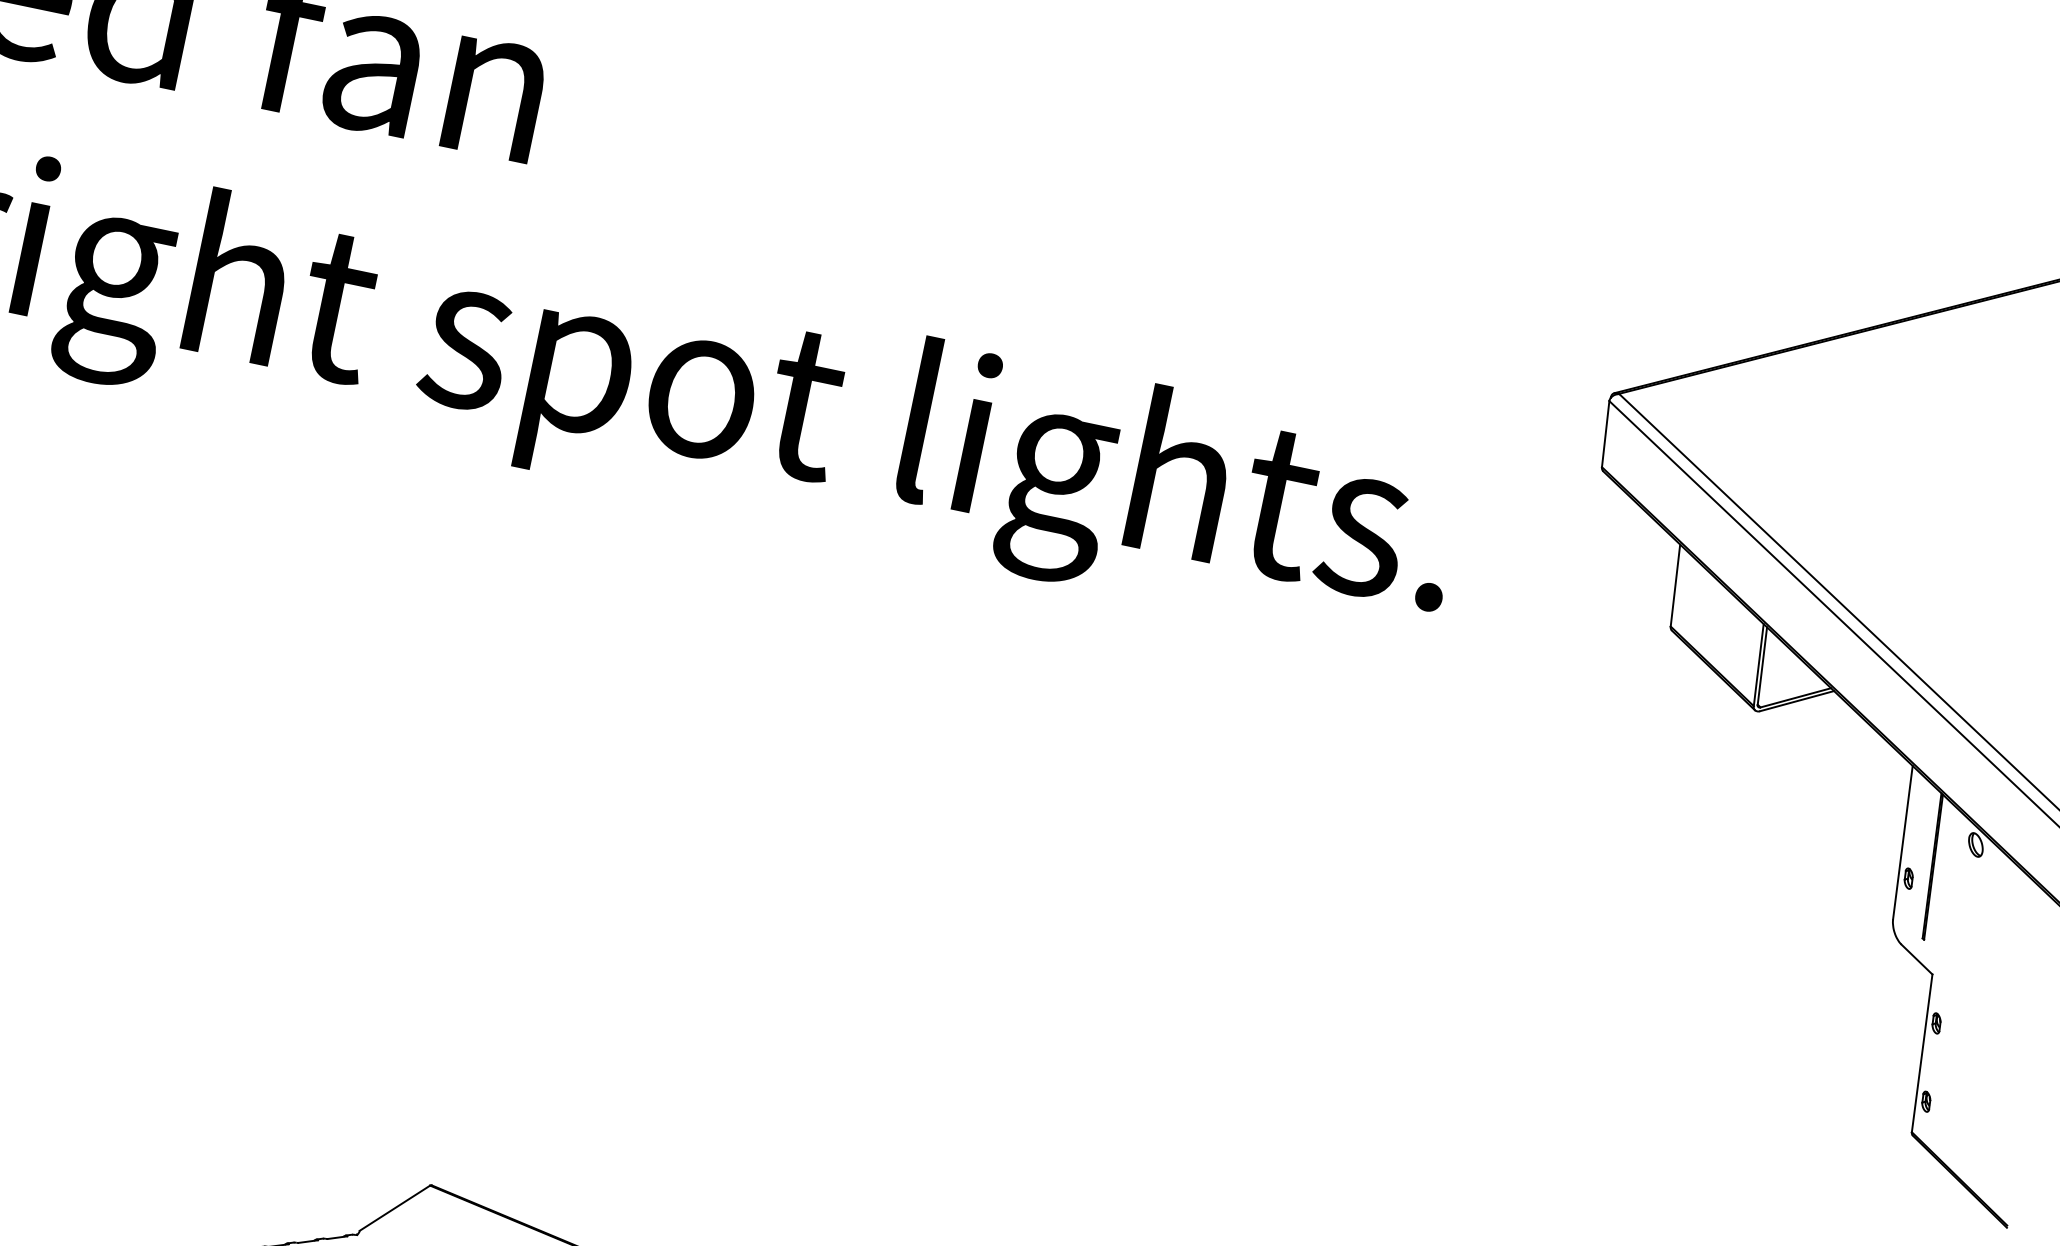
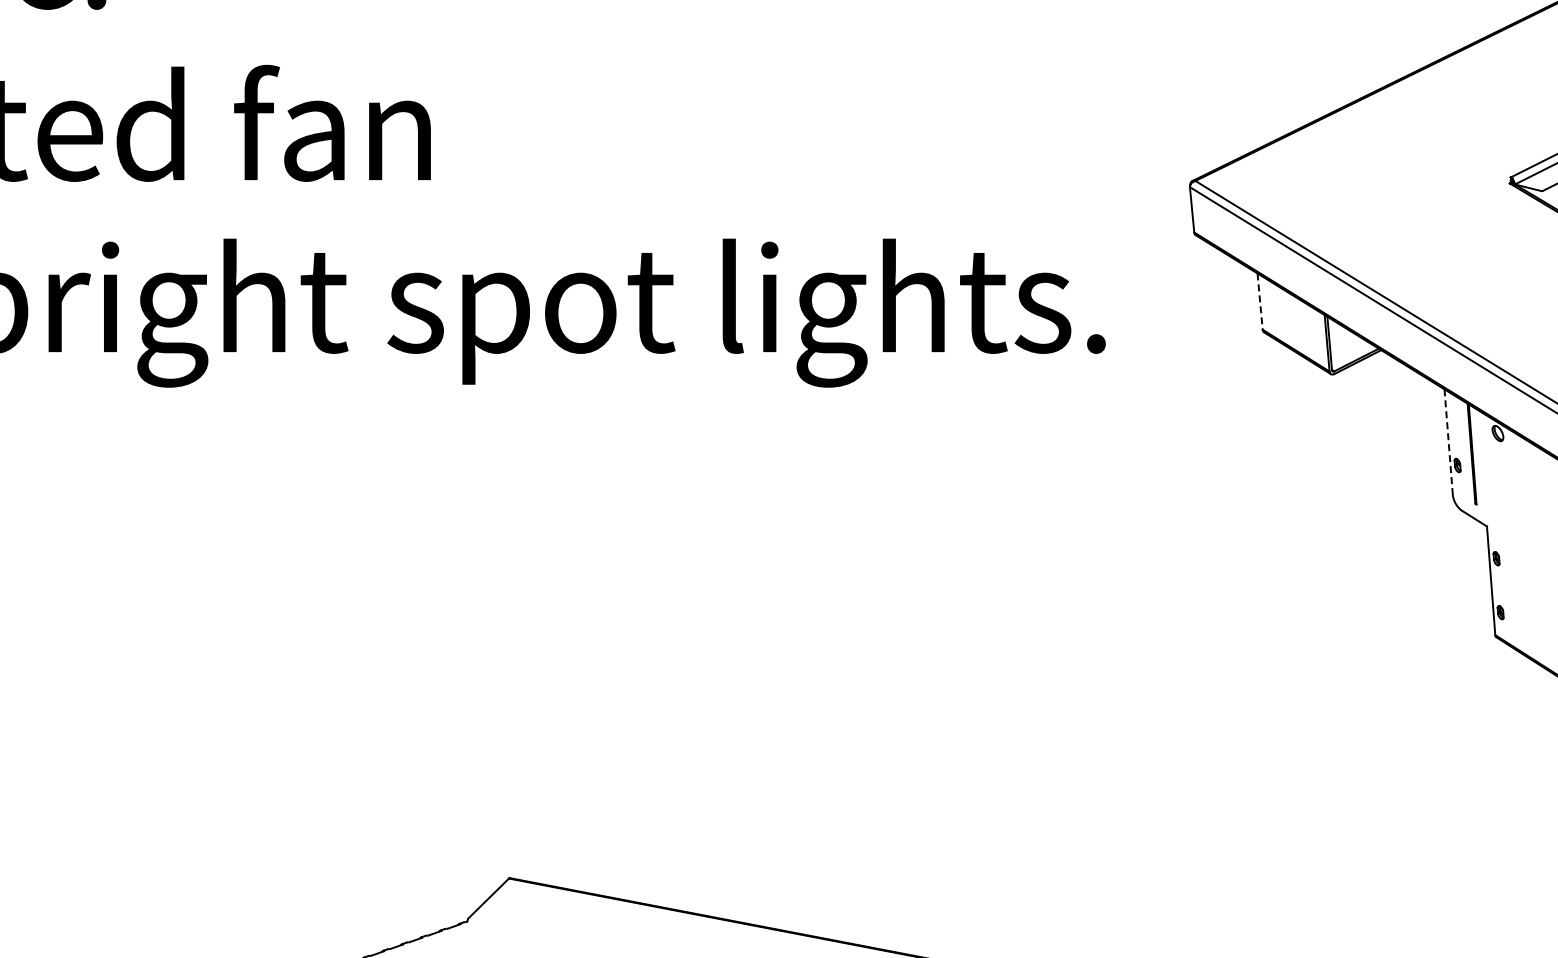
line: (1675, 586) -> (1260, 302), solid -> dashed
line: (1902, 843) -> (1448, 442), solid -> dashed

